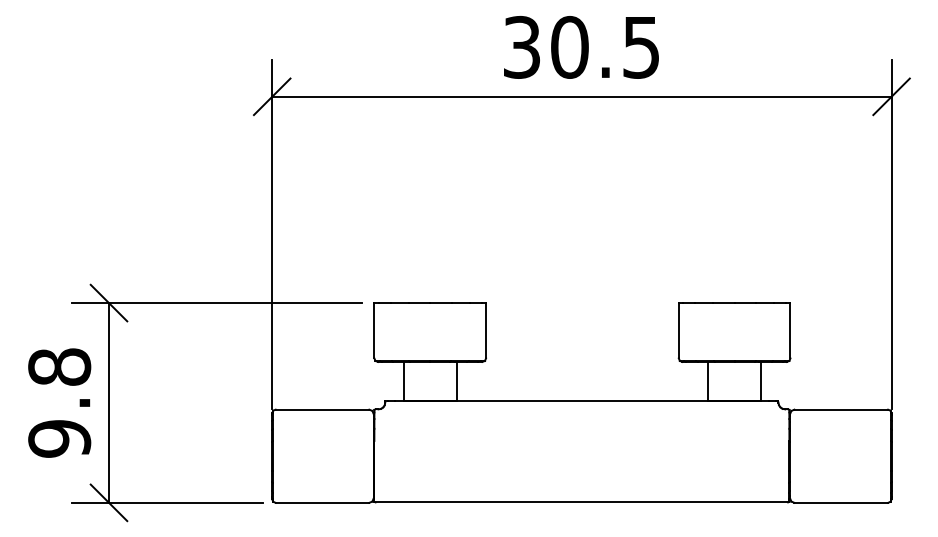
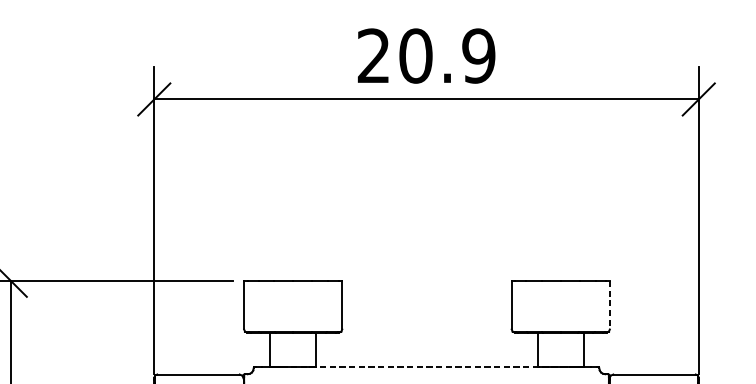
text: (581, 46) -> (426, 55), 30.5 -> 20.9
line: (790, 330) -> (609, 304), solid -> dashed
line: (582, 400) -> (427, 366), solid -> dashed

